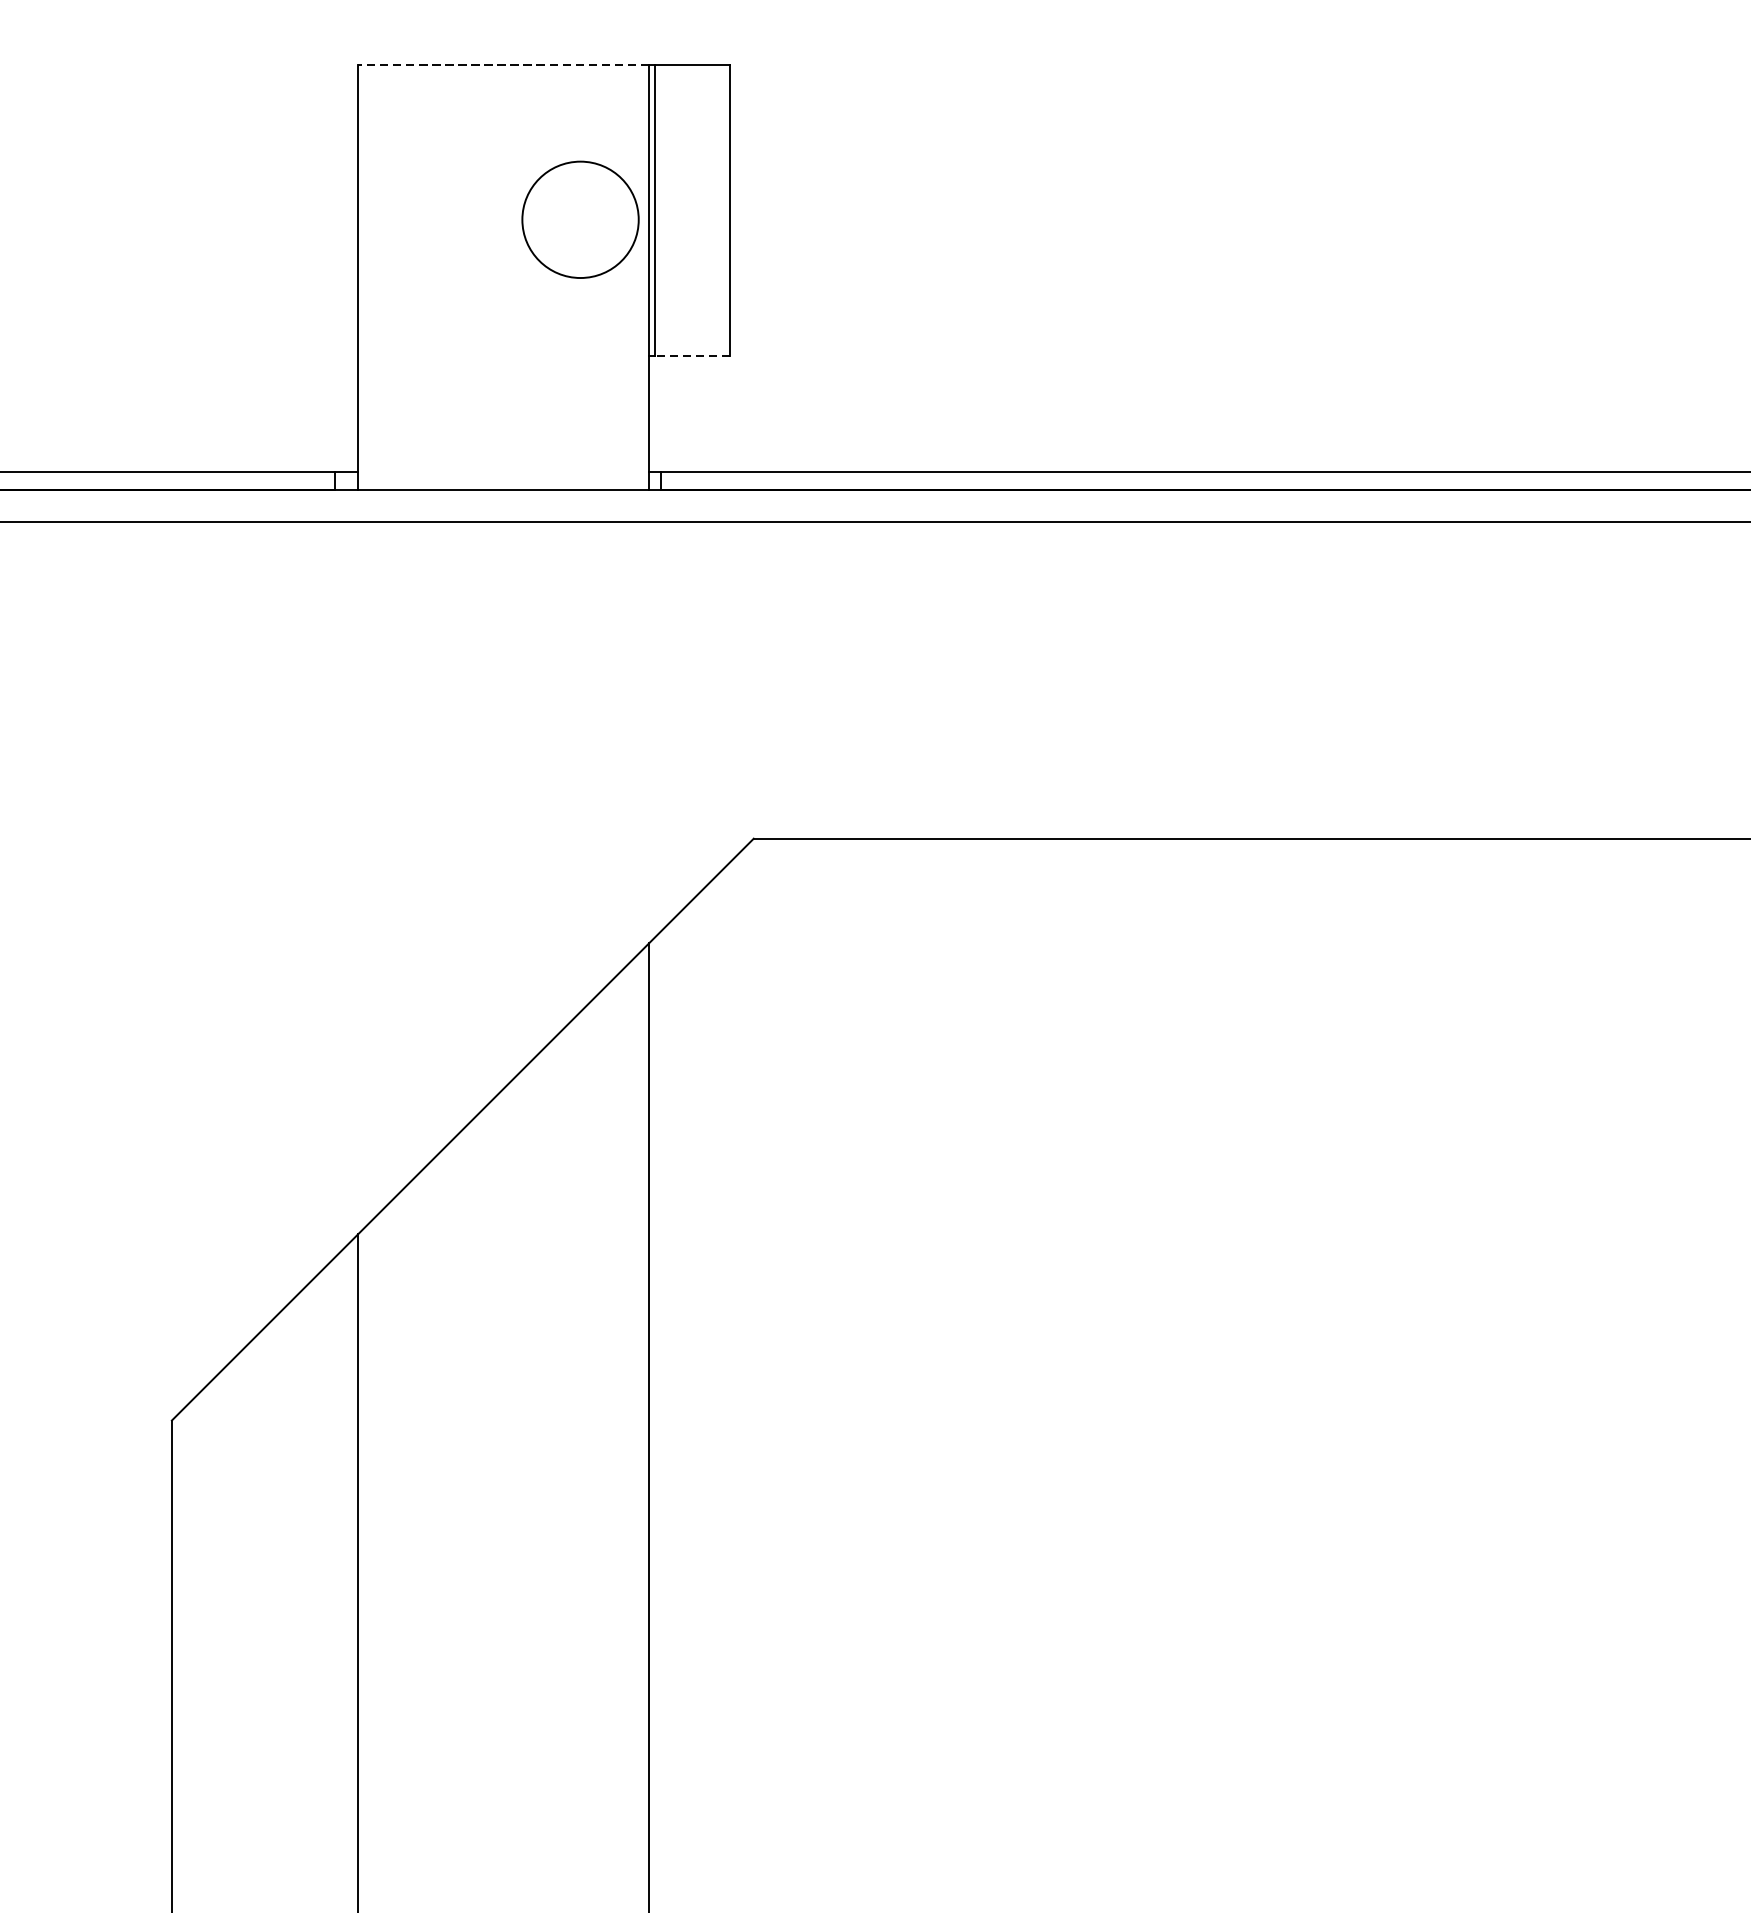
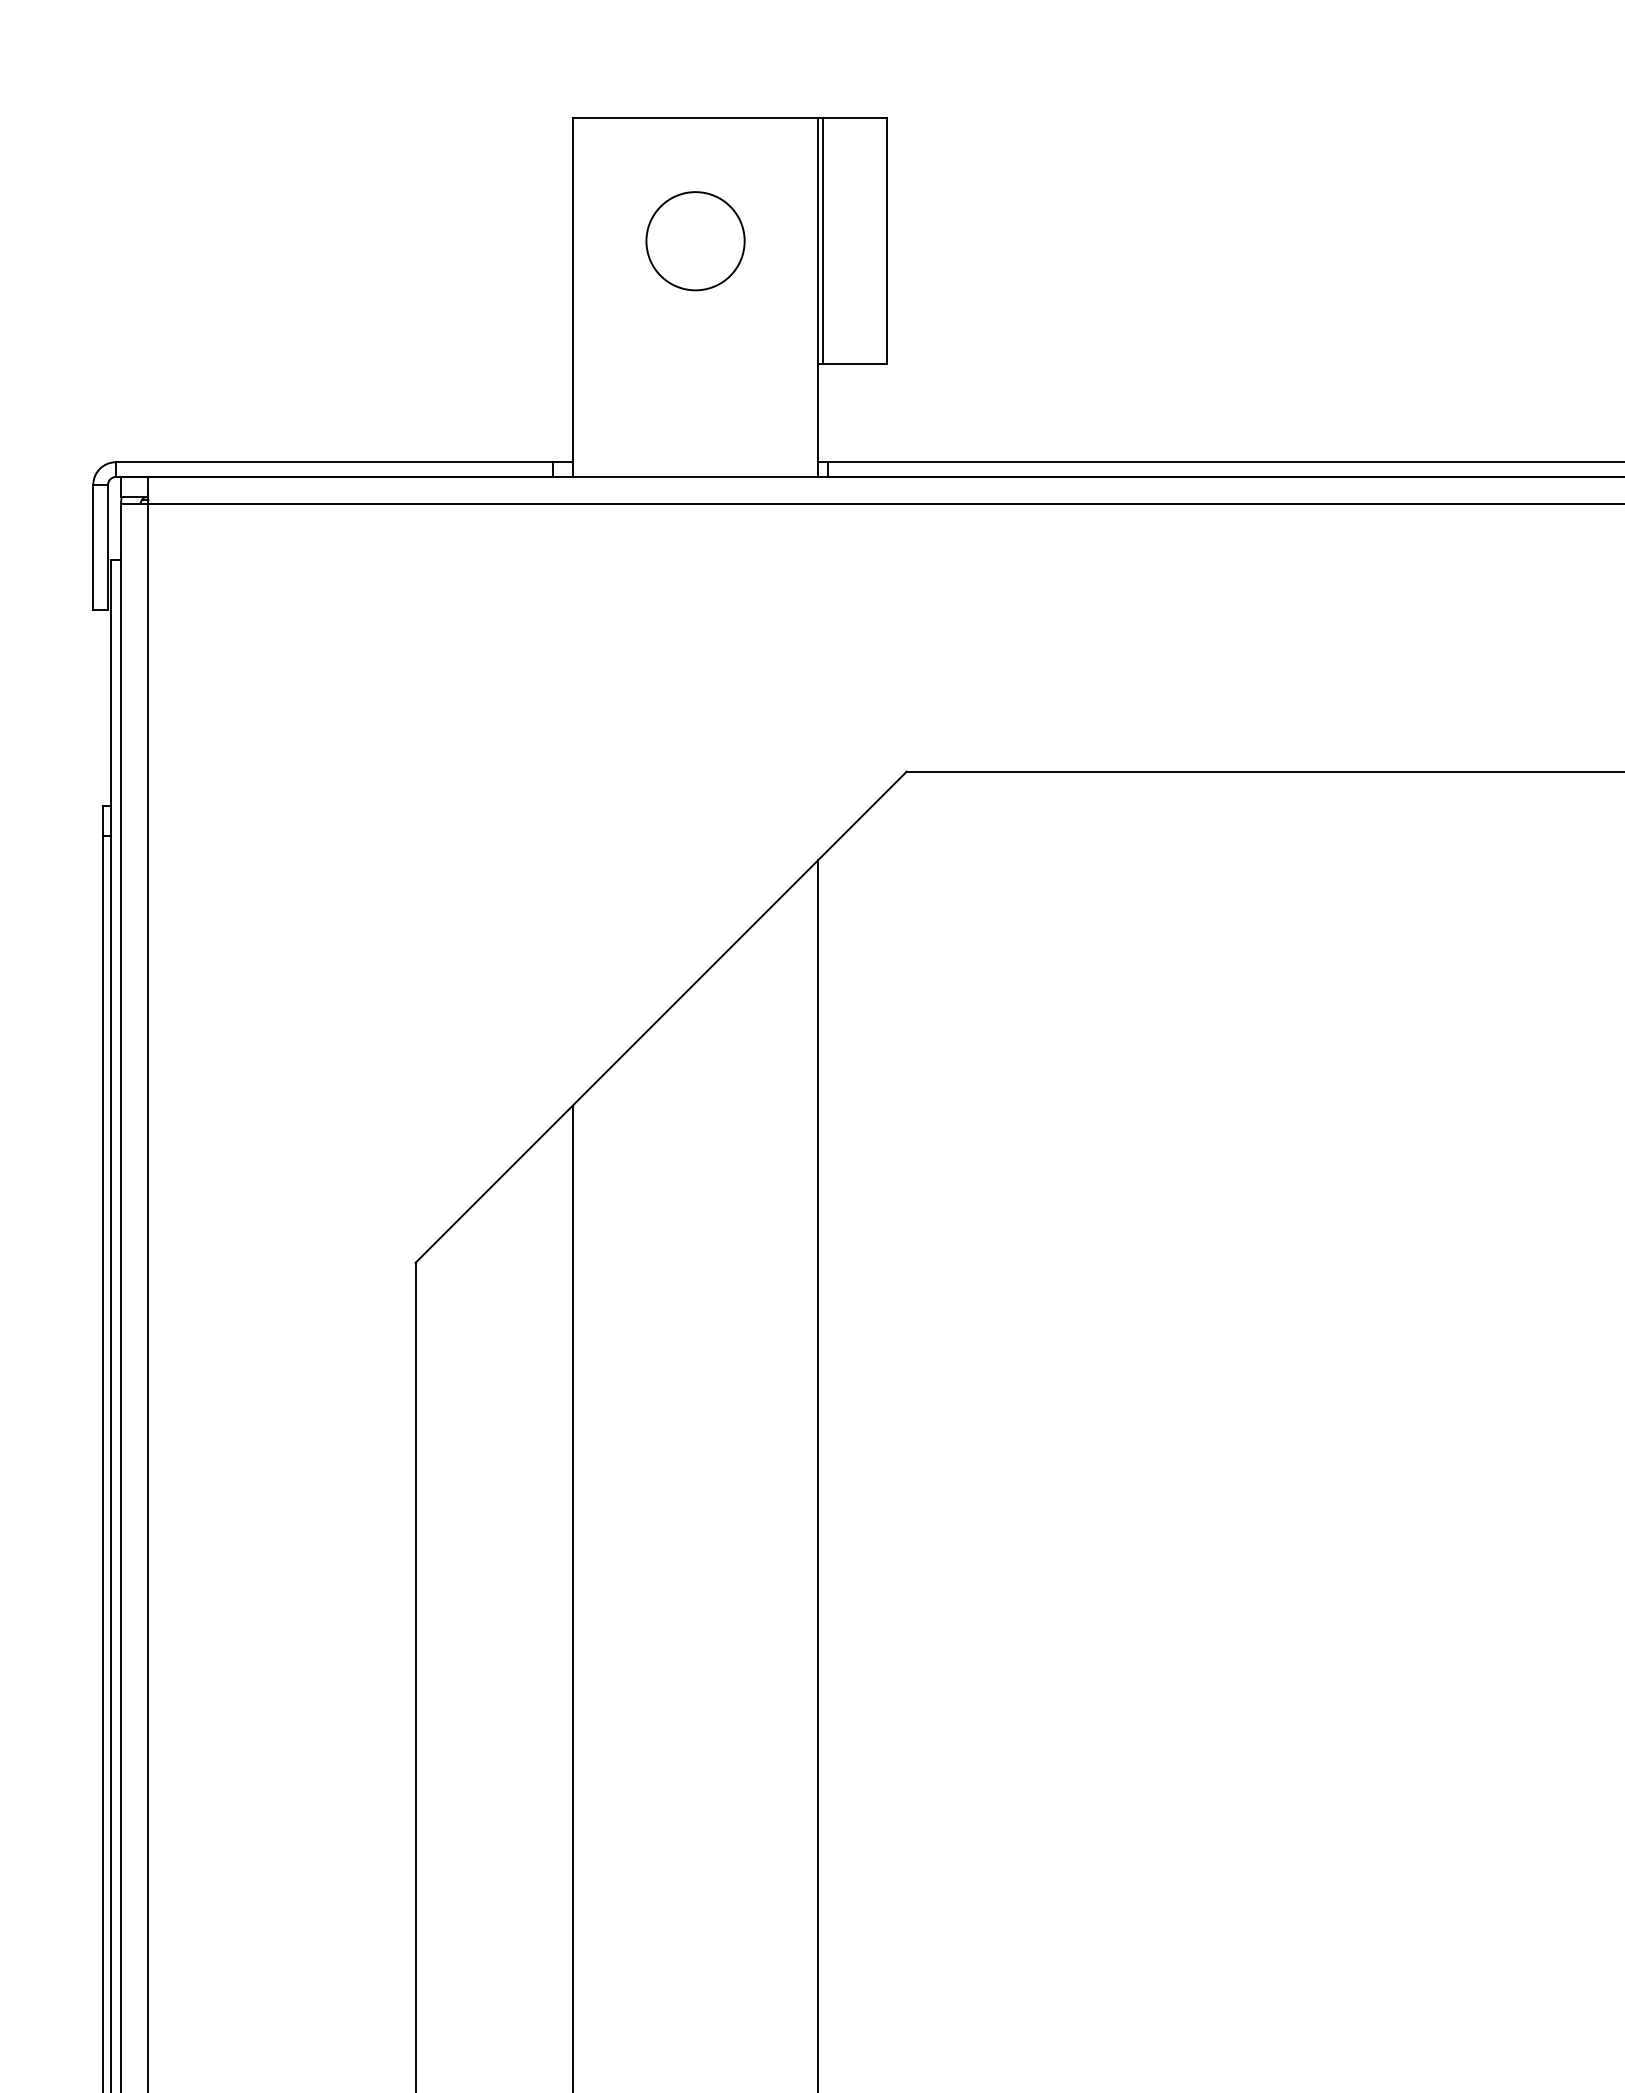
line: (503, 64) -> (695, 118), dashed -> solid
circle: (580, 220) -> (695, 241), moved
line: (693, 356) -> (855, 364), dashed -> solid

